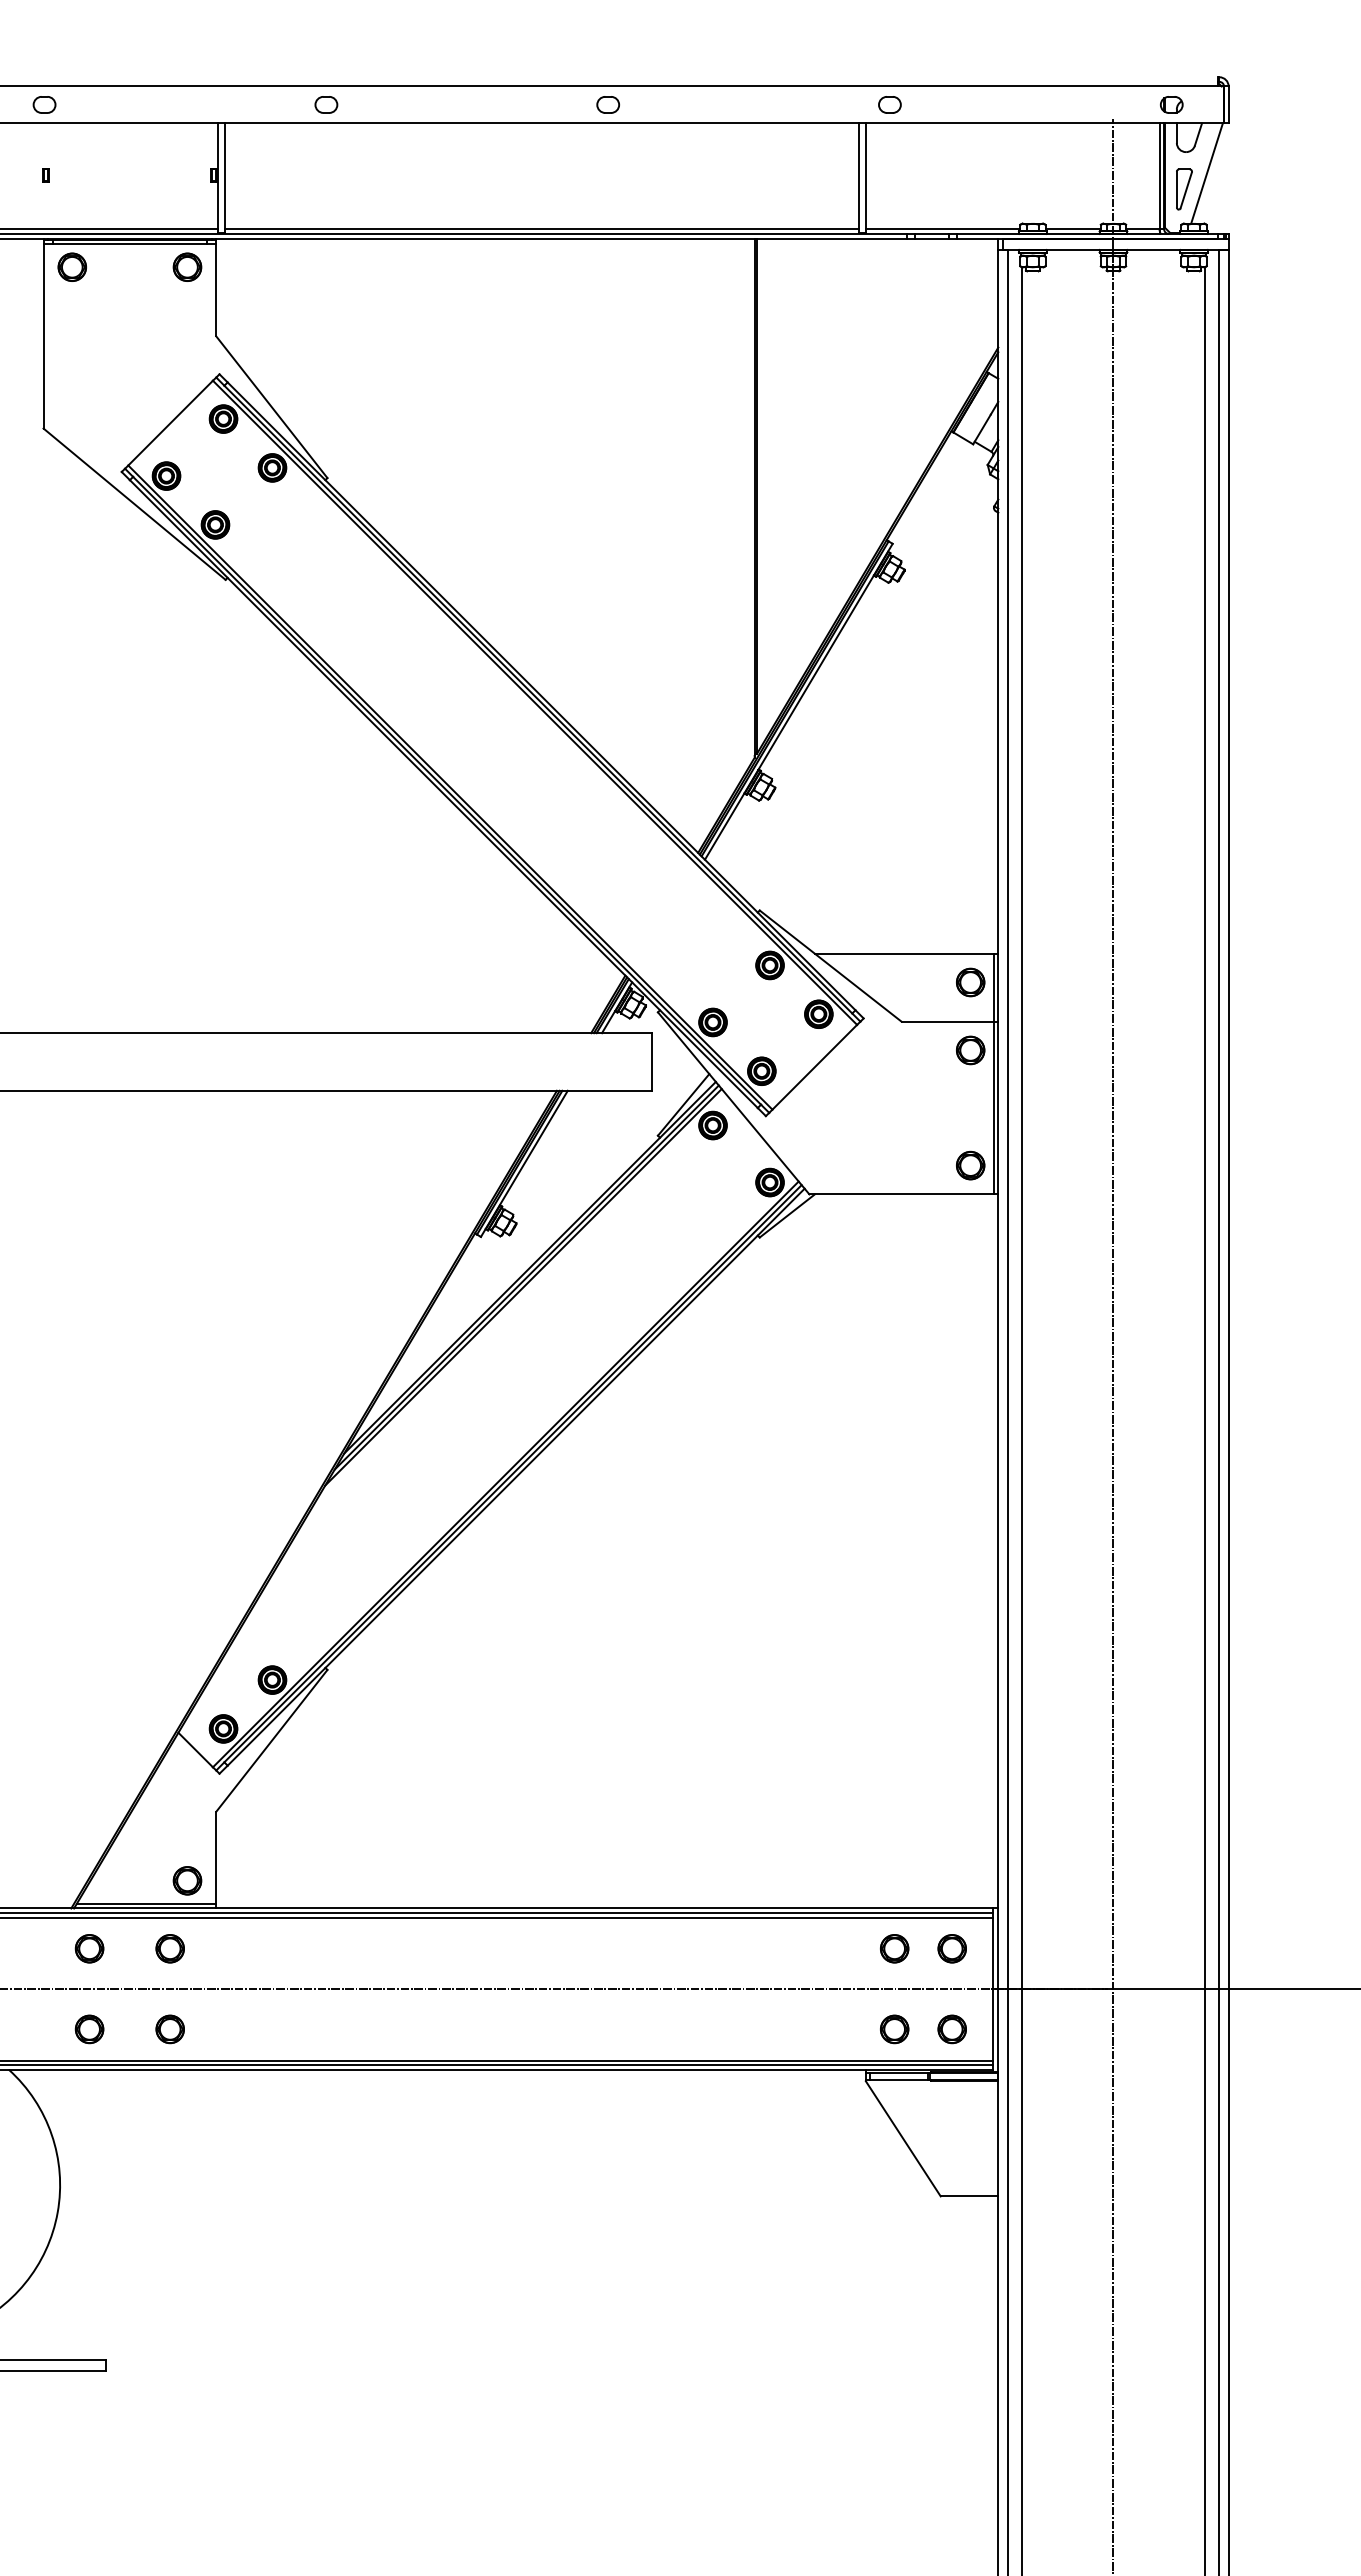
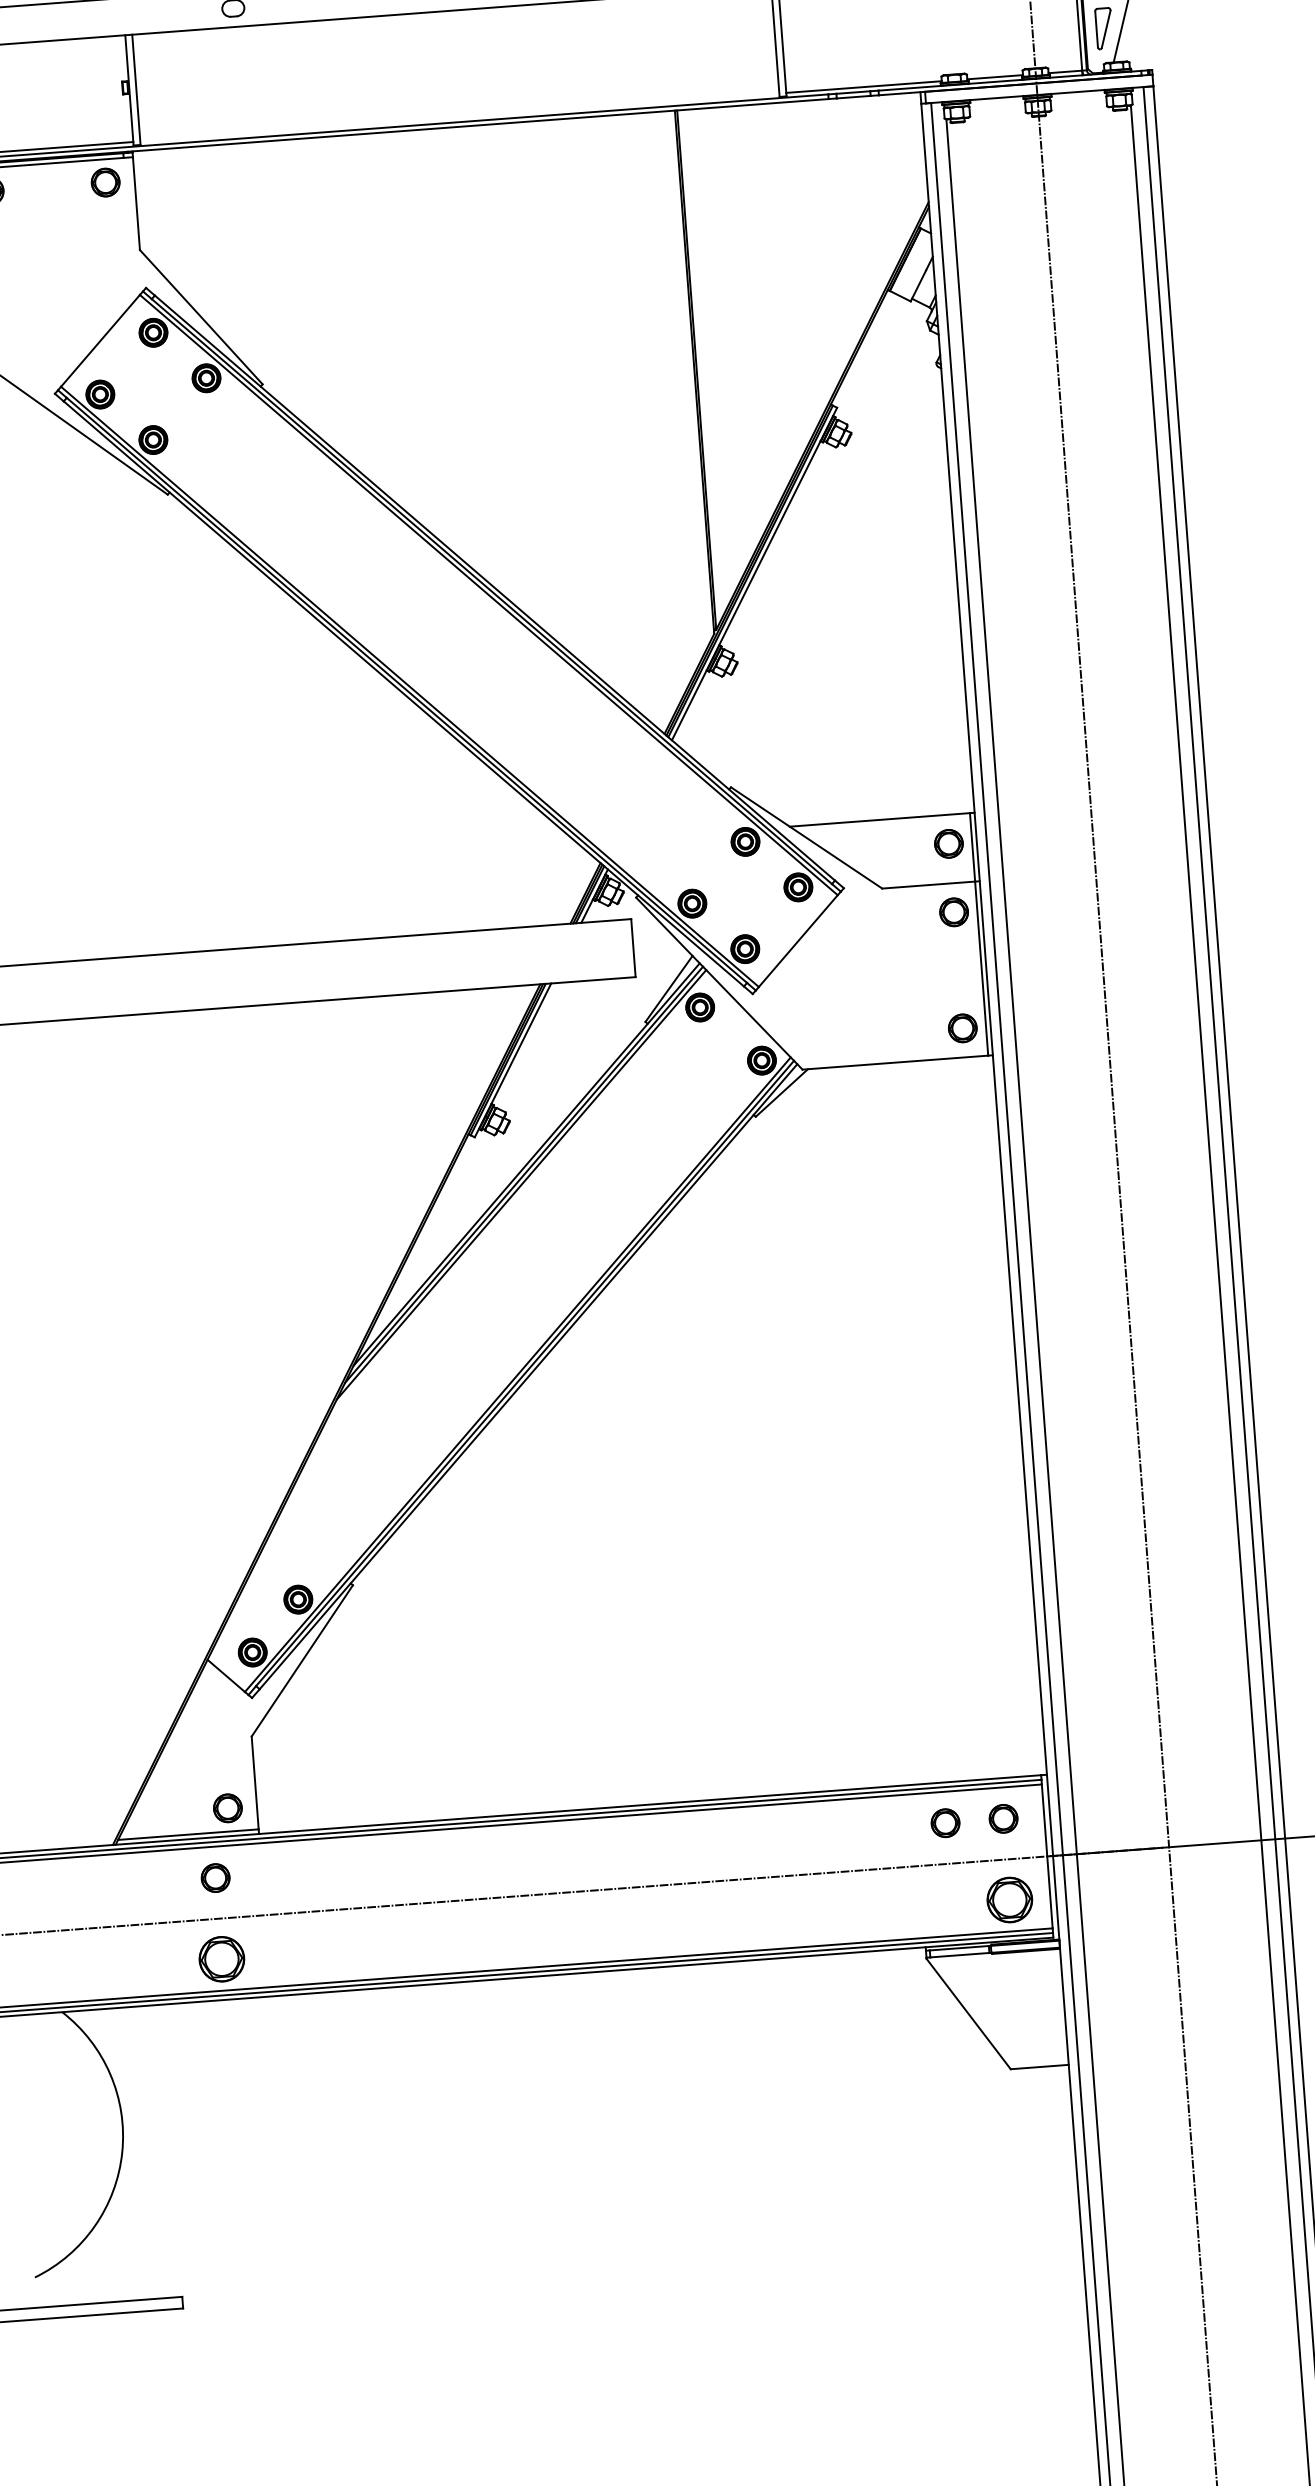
line: (541, 229) -> (459, 117), removed
part: (89, 1948) -> (134, 1883), removed
part: (89, 2029) -> (140, 1965), removed
part: (169, 2029) -> (221, 1959), size x1.6
part: (894, 2029) -> (951, 1904), removed
part: (951, 2029) -> (1008, 1900), size x1.6

